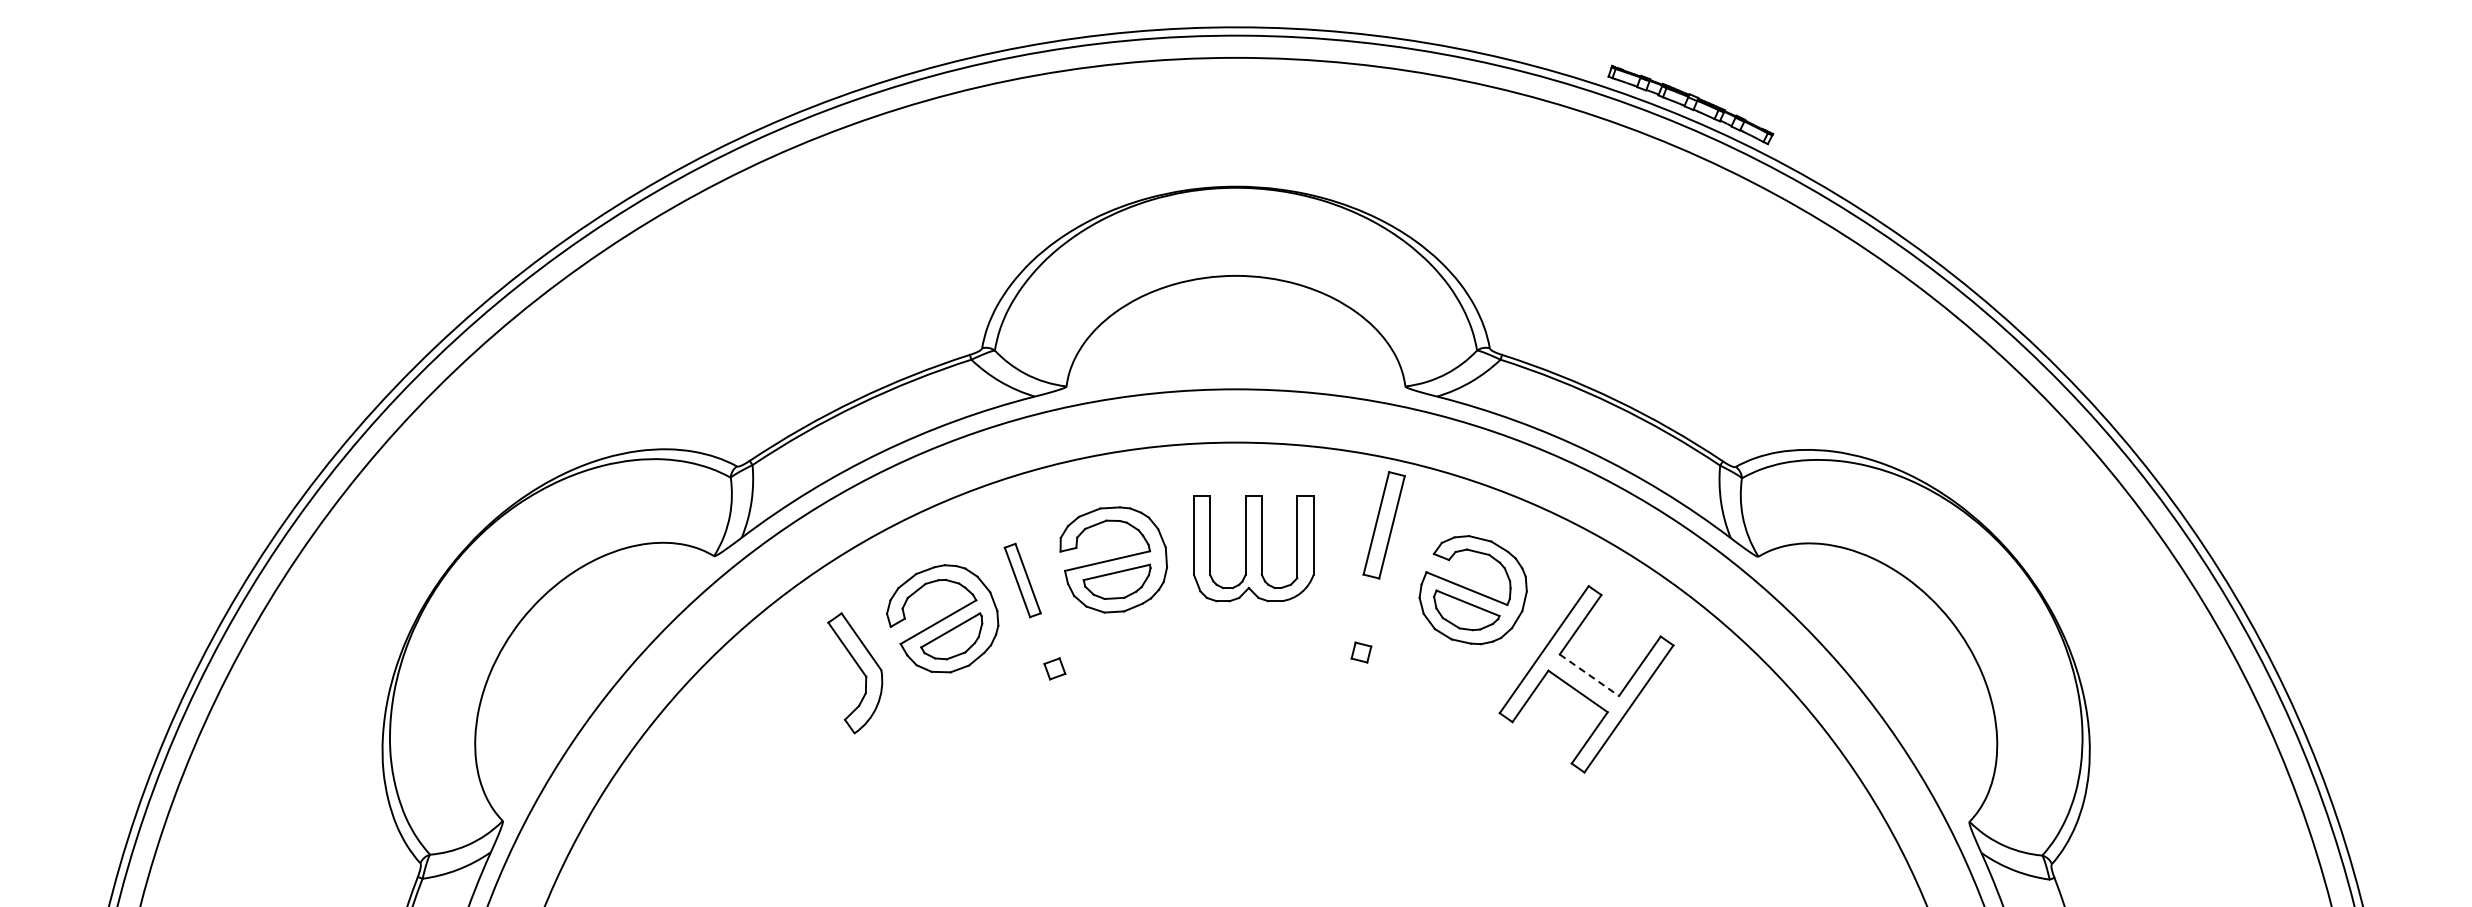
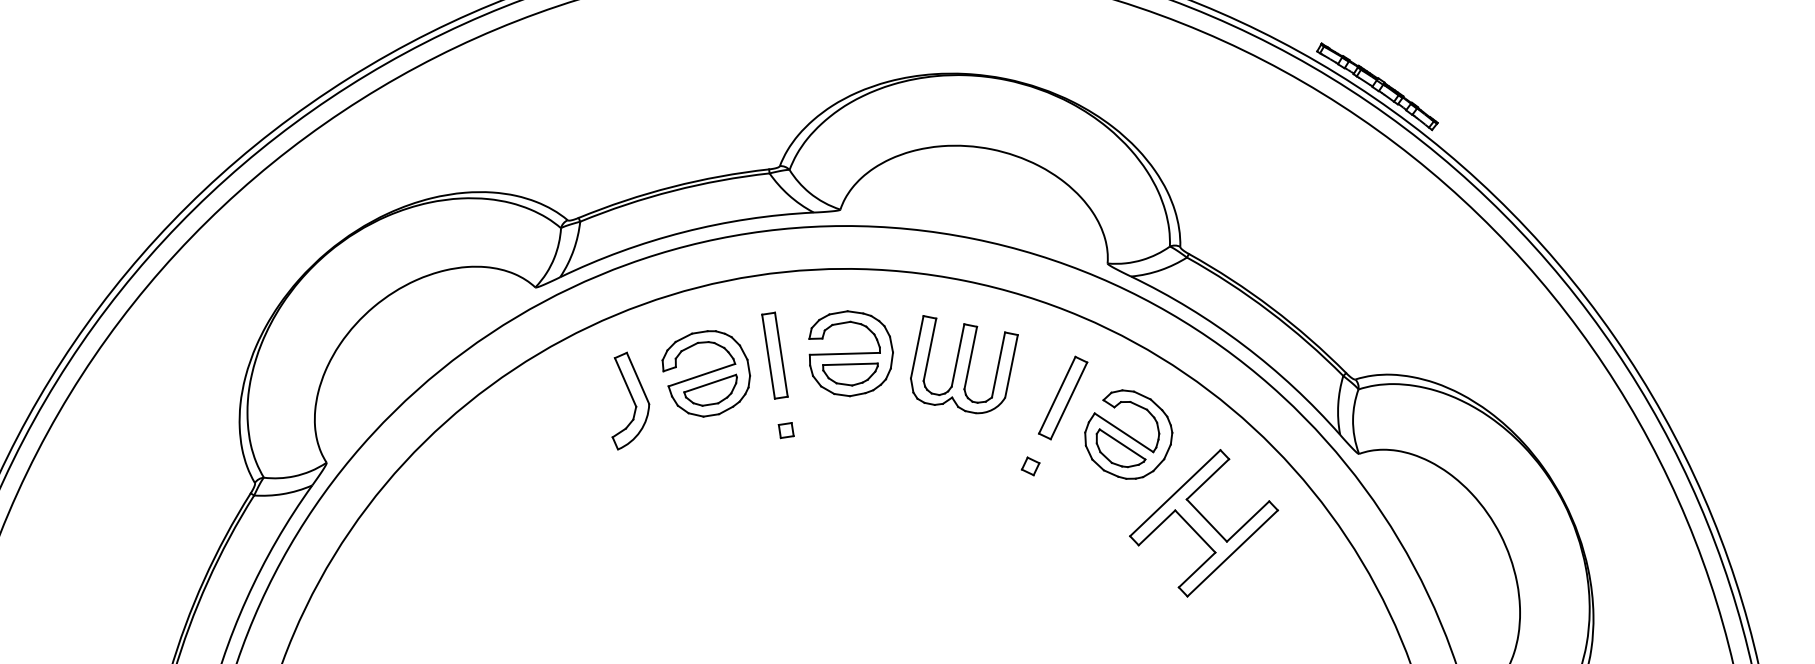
part: (1383, 525) -> (1062, 398), moved
part: (1022, 580) -> (774, 355), size x1.43
line: (1589, 675) -> (1206, 520), dashed -> solid

